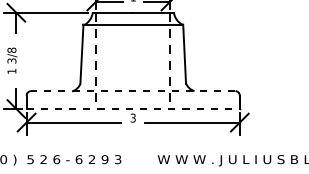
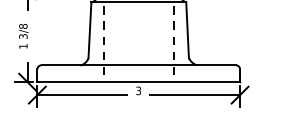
line: (132, 91) -> (138, 65), dashed -> solid
line: (133, 108) -> (138, 81), dashed -> solid

